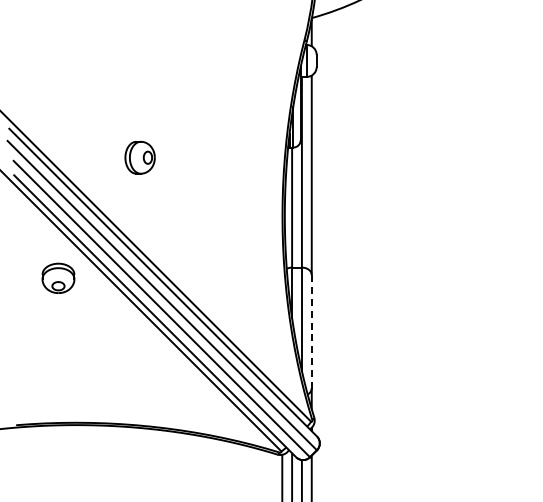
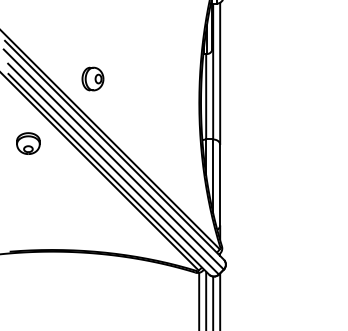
part: (139, 157) -> (92, 78), moved
part: (58, 277) -> (28, 142), moved
line: (311, 331) -> (219, 184), dashed -> solid

